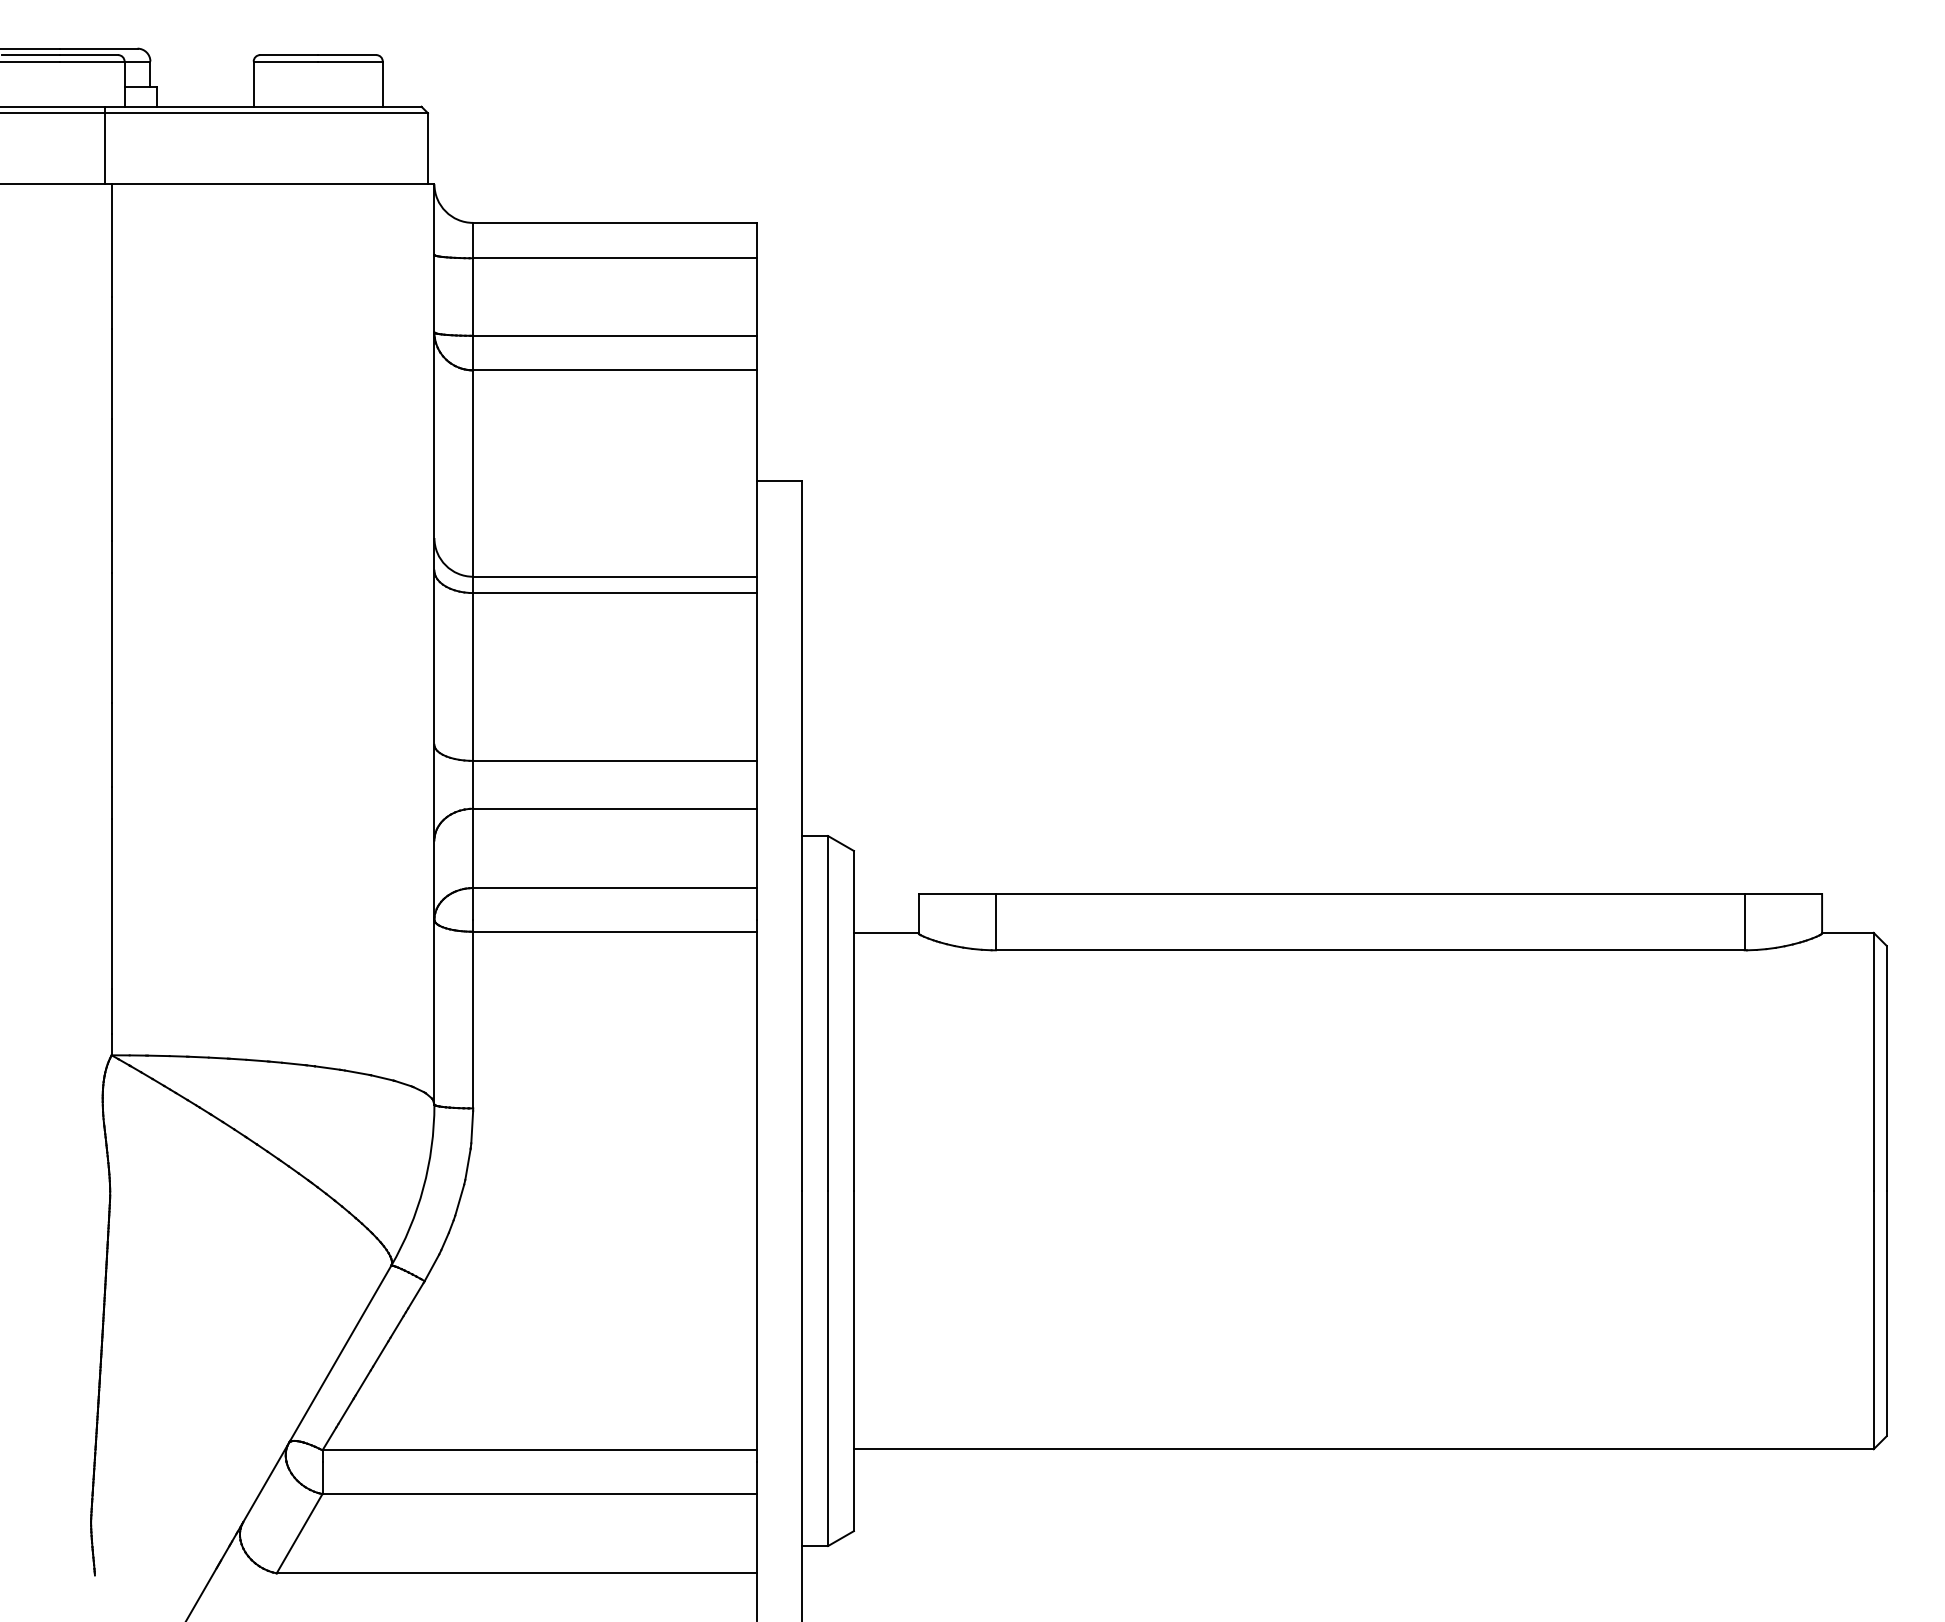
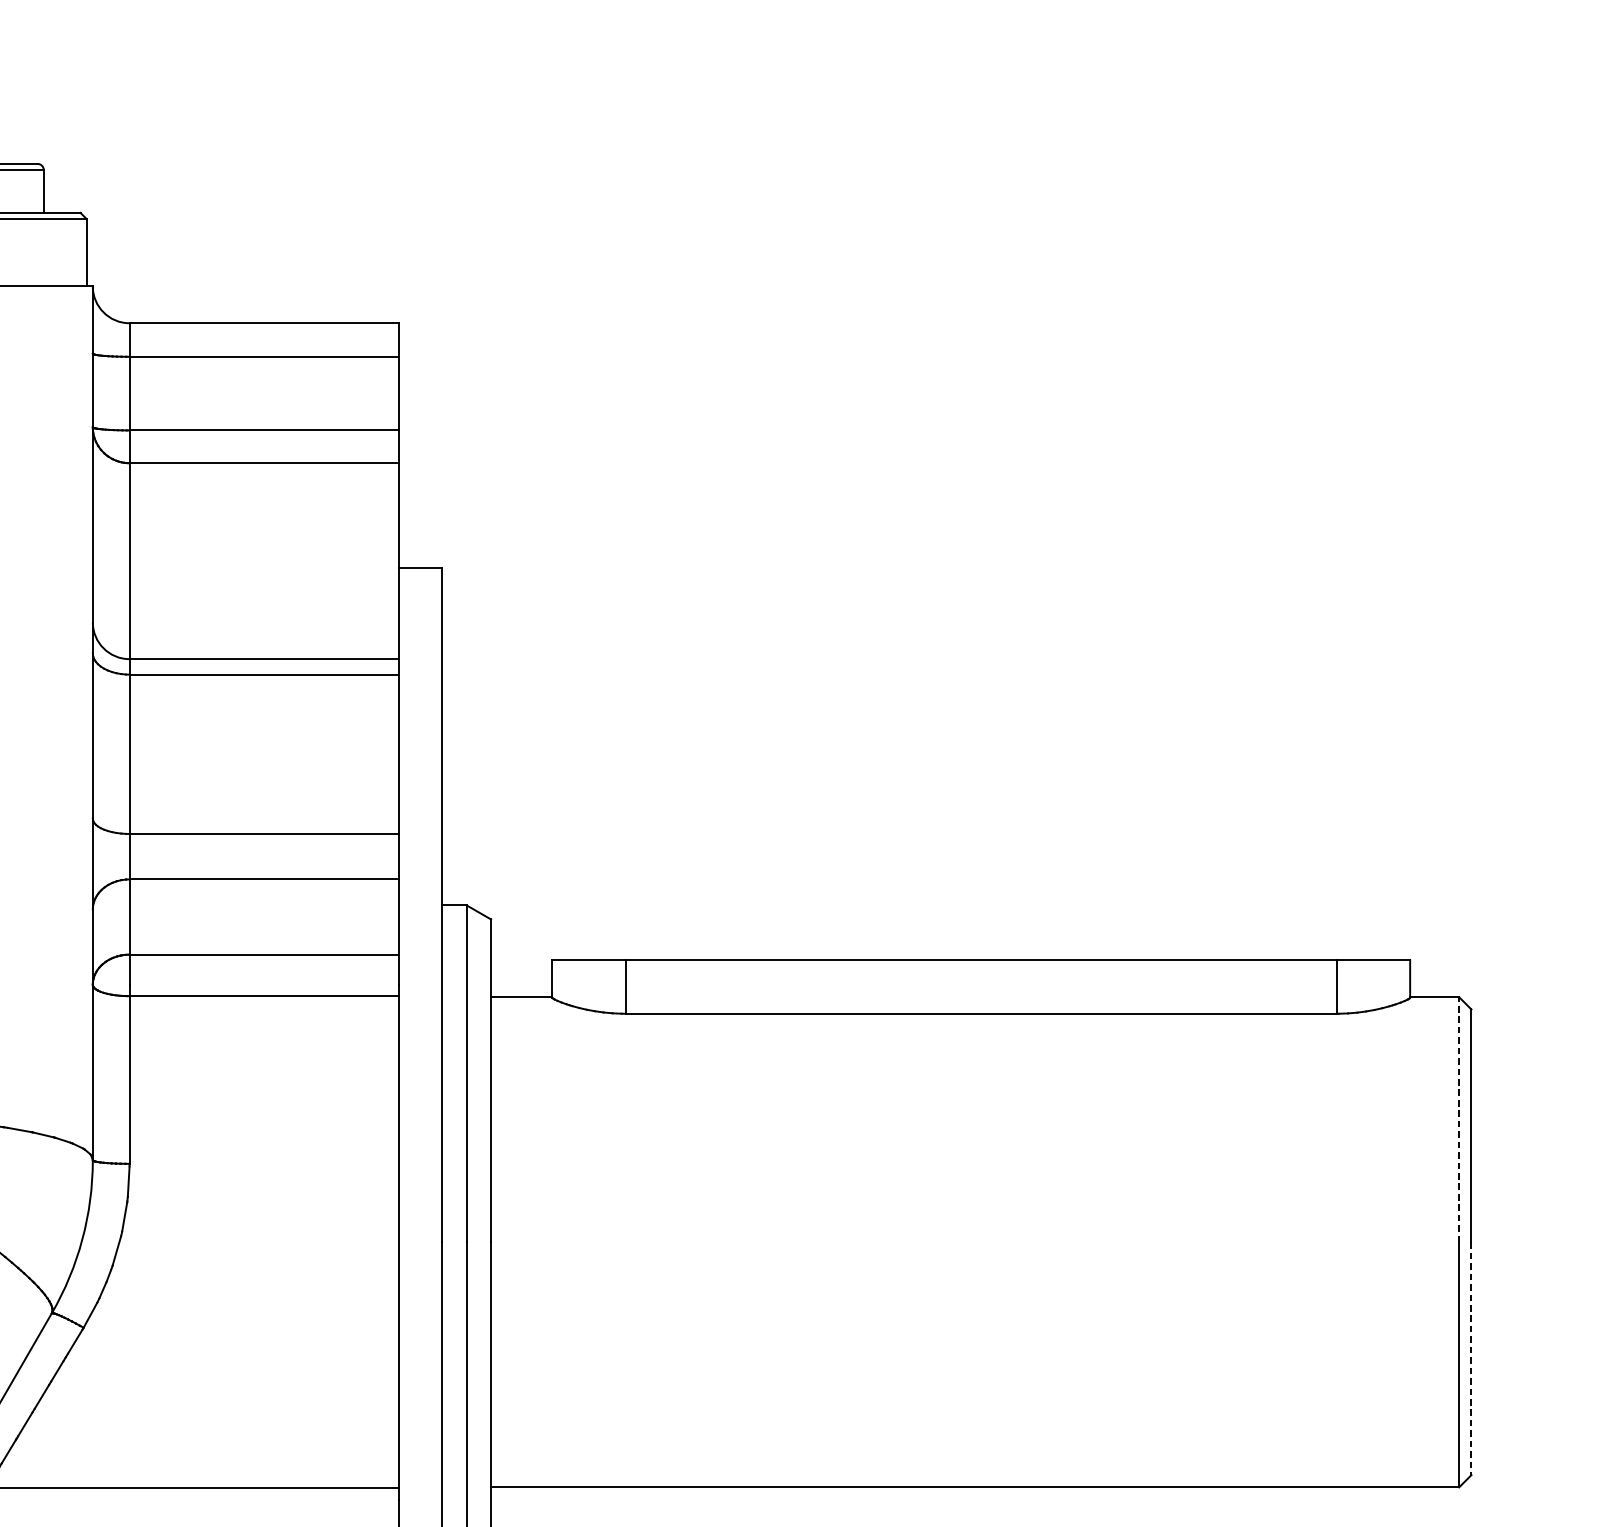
line: (1873, 1061) -> (1458, 1119), solid -> dashed
line: (1886, 1313) -> (1471, 1358), solid -> dashed

